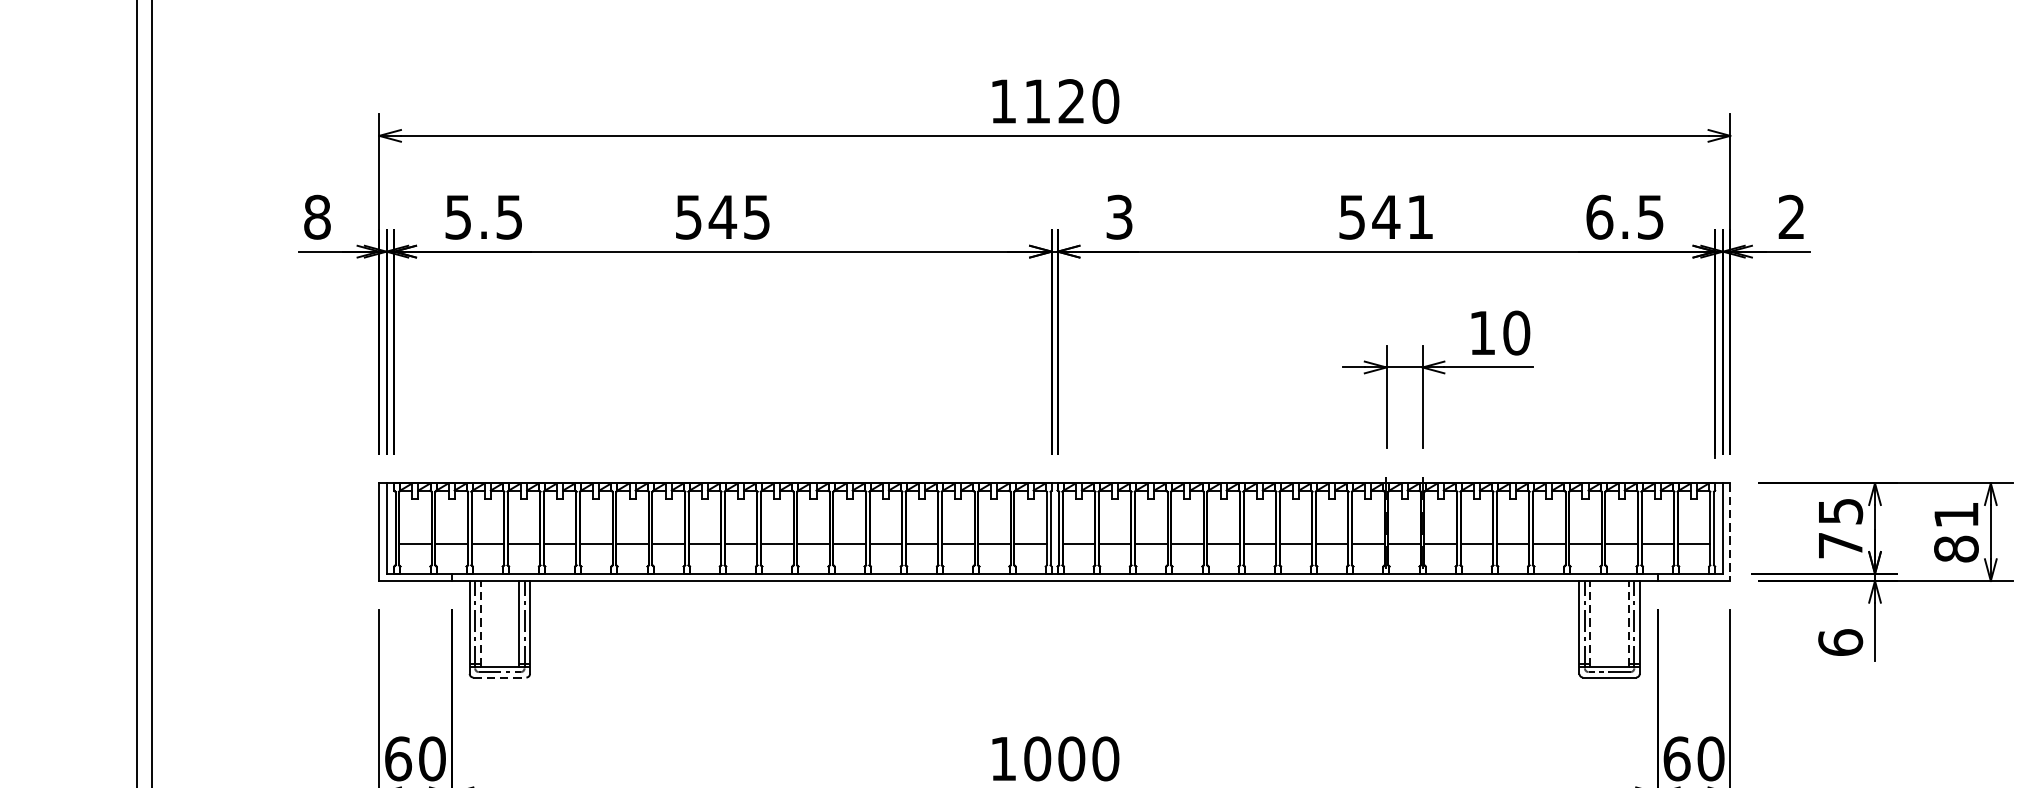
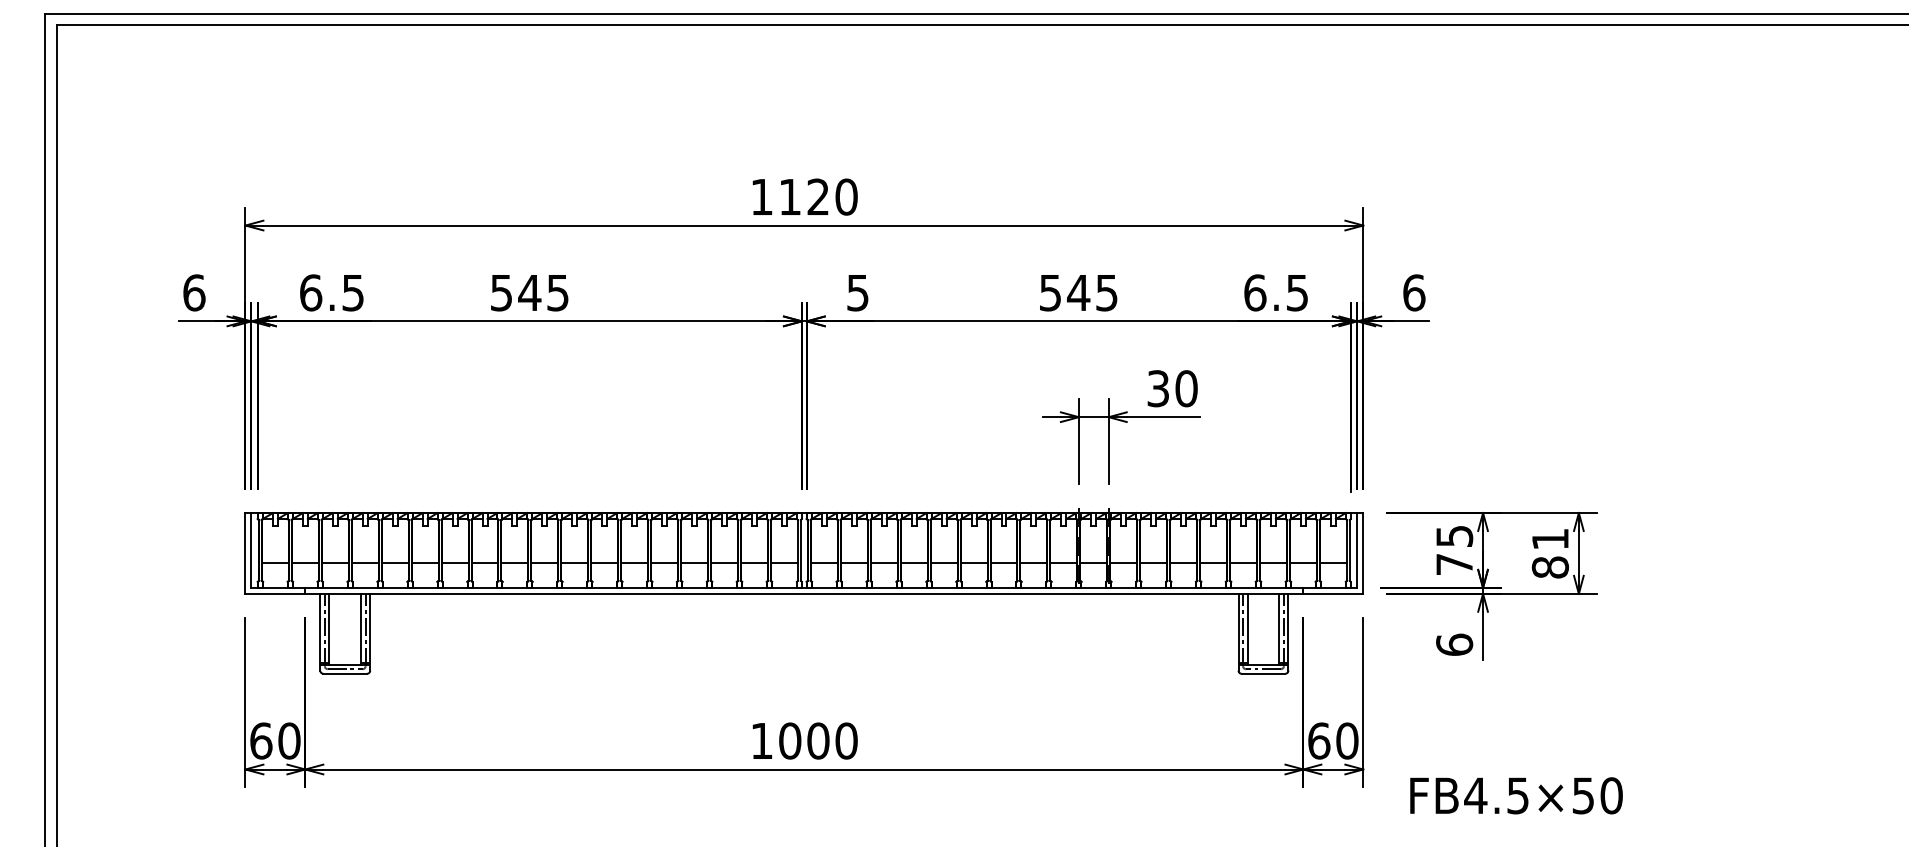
text: (317, 216) -> (194, 292), 8 -> 6
text: (459, 216) -> (311, 292), 5.5 -> 6.5
text: (1120, 216) -> (858, 292), 3 -> 5
text: (1792, 216) -> (1414, 292), 2 -> 6
text: (1419, 217) -> (1106, 293), 541 -> 545
text: (1481, 332) -> (1157, 388), 10 -> 30
line: (1730, 532) -> (1363, 553), dashed -> solid
line: (480, 622) -> (329, 628), dashed -> solid
line: (1590, 622) -> (1247, 628), dashed -> solid
line: (1628, 622) -> (1279, 628), dashed -> solid
line: (500, 677) -> (345, 673), dashed -> solid

